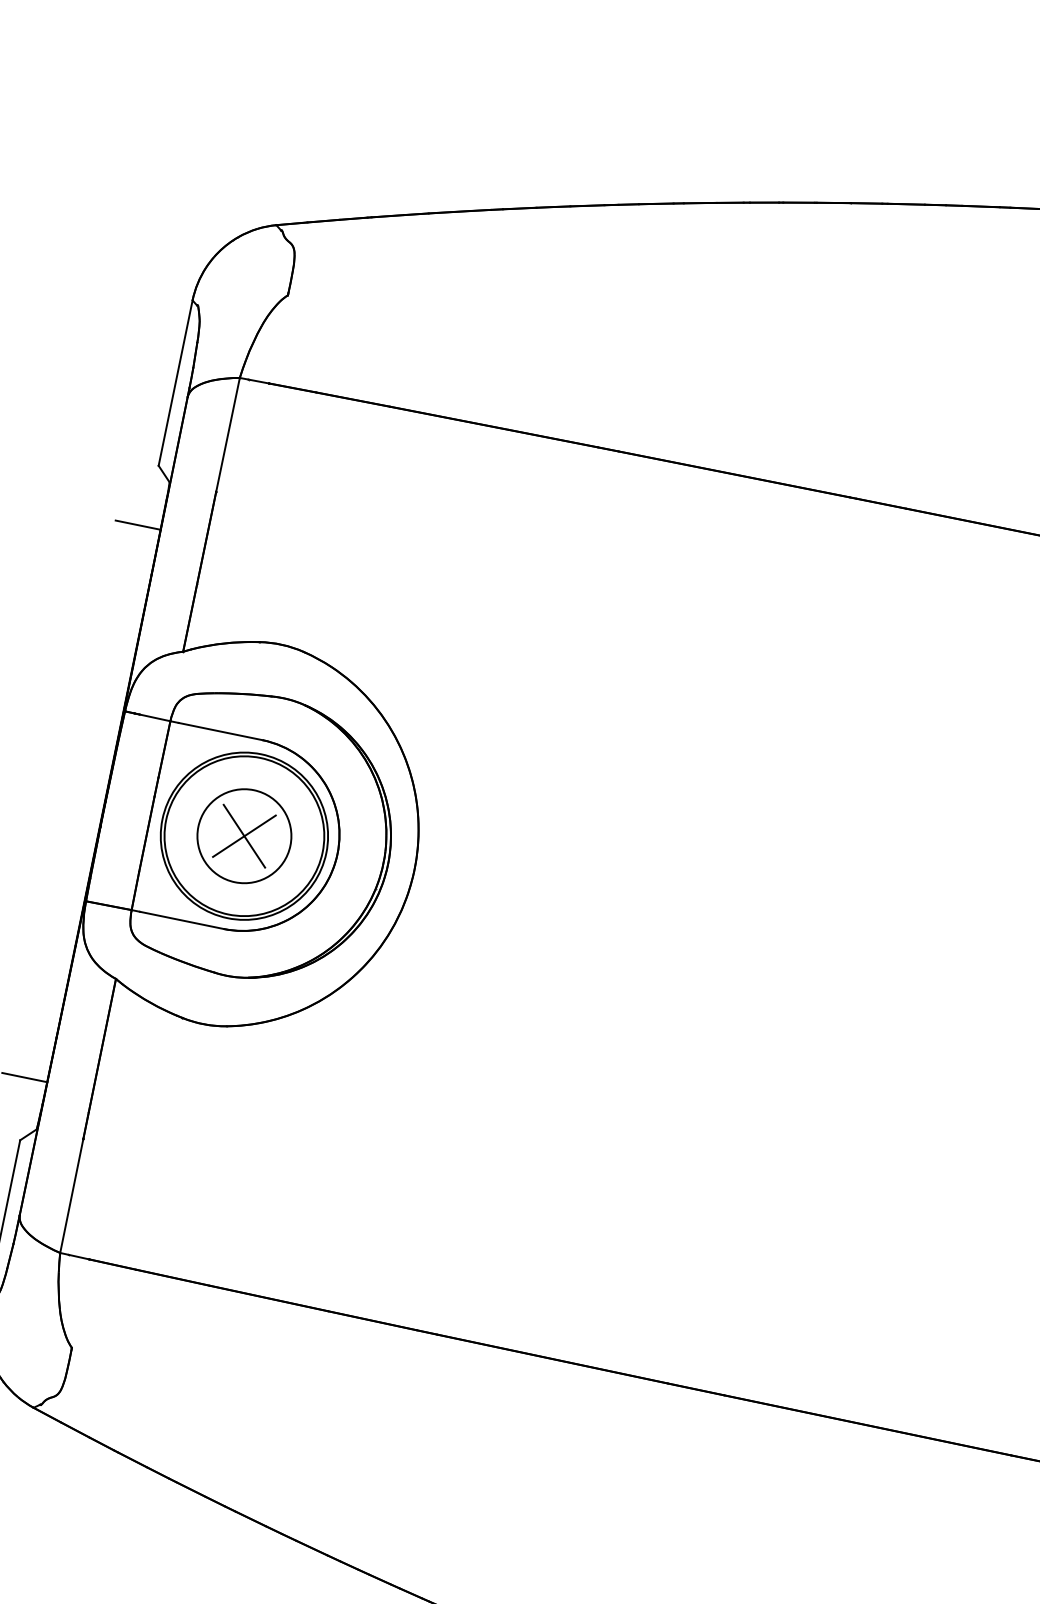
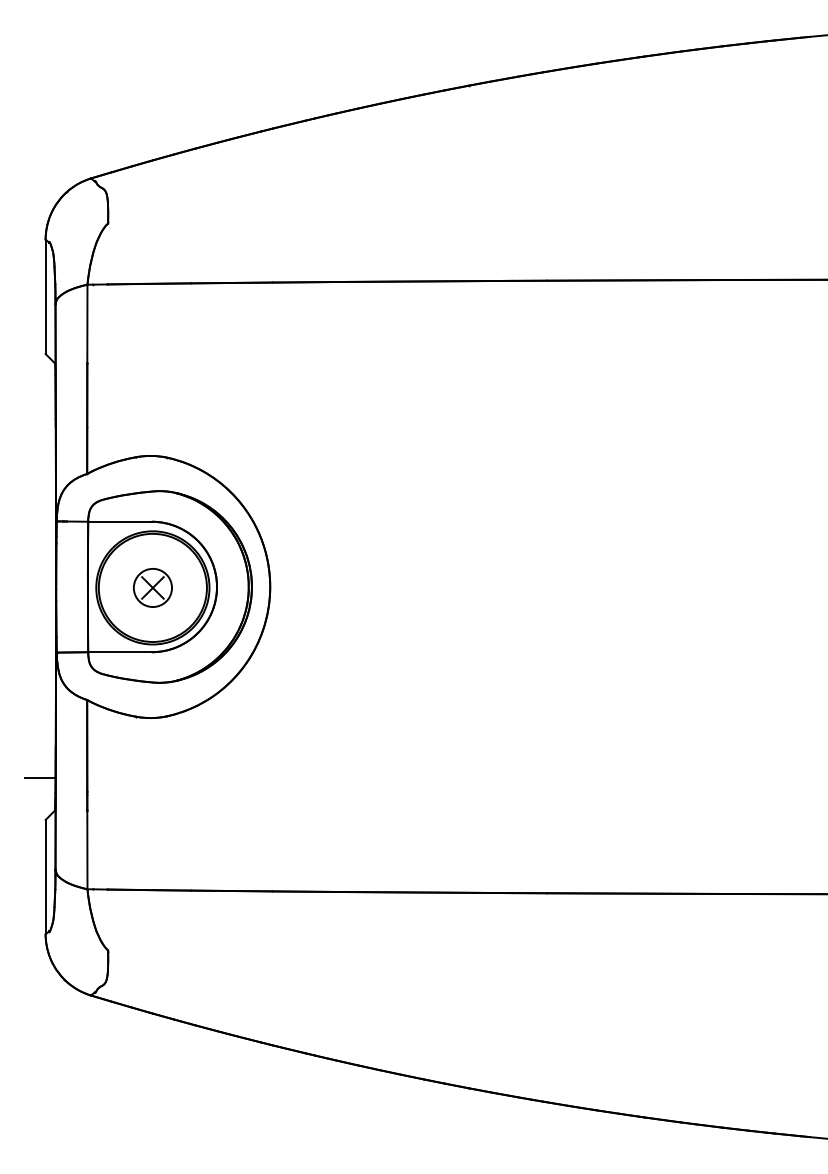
line: (137, 525) -> (39, 396), removed
part: (243, 835) -> (152, 587), size x0.6

